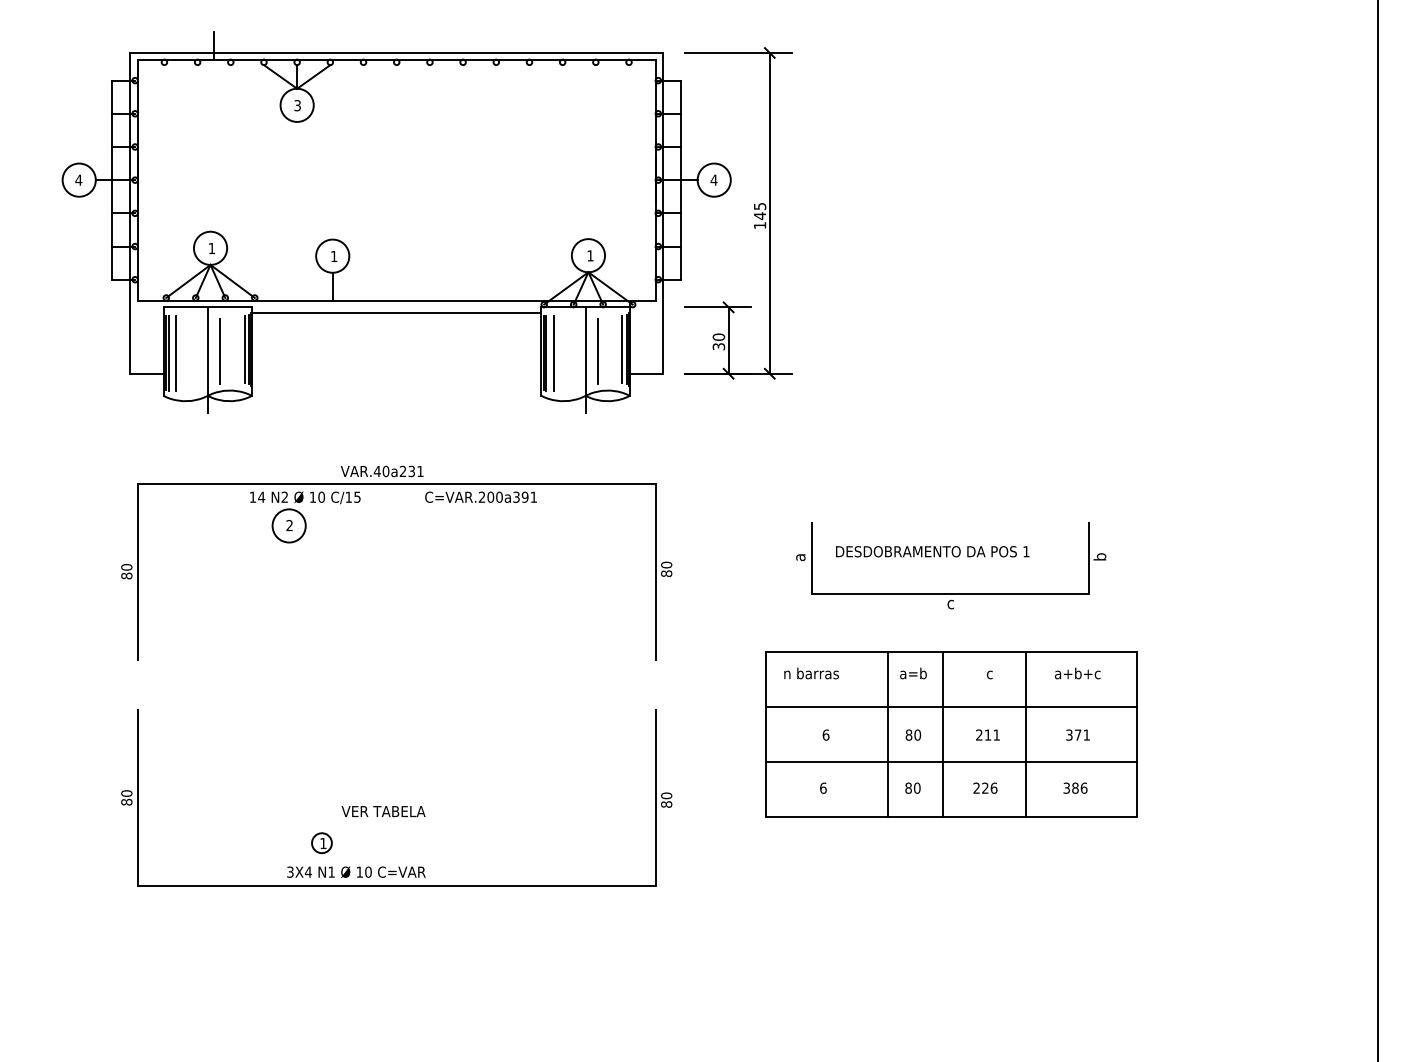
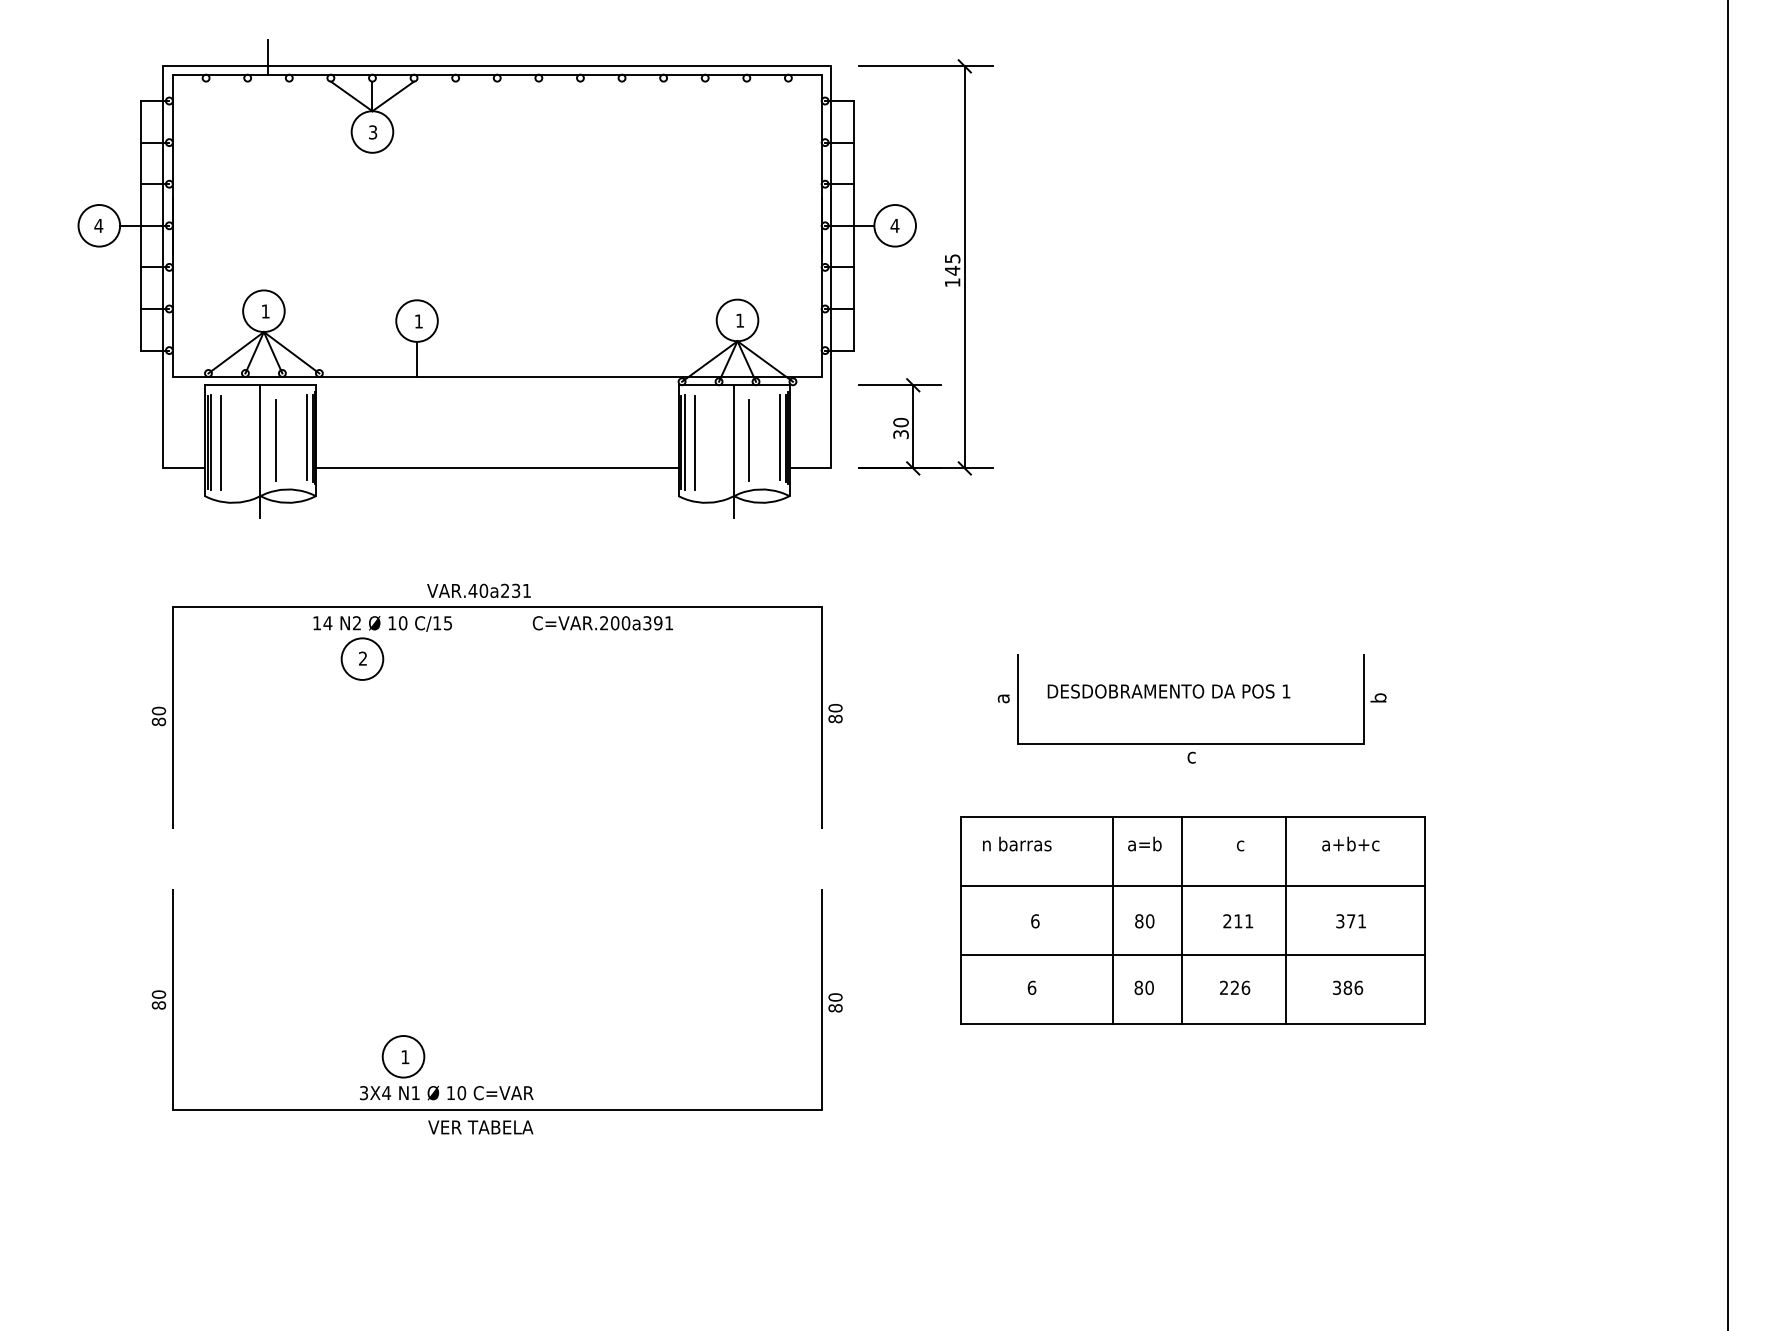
line: (396, 312) -> (496, 468), moved
text: (383, 811) -> (480, 1127), moved
circle: (321, 842) -> (402, 1055), size x1.67

